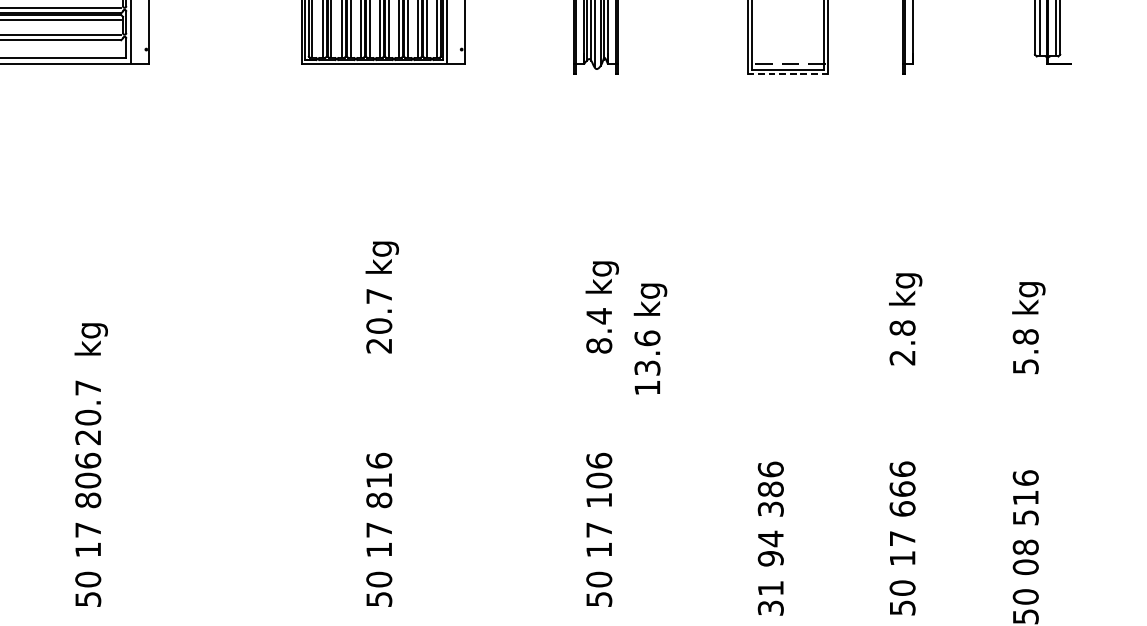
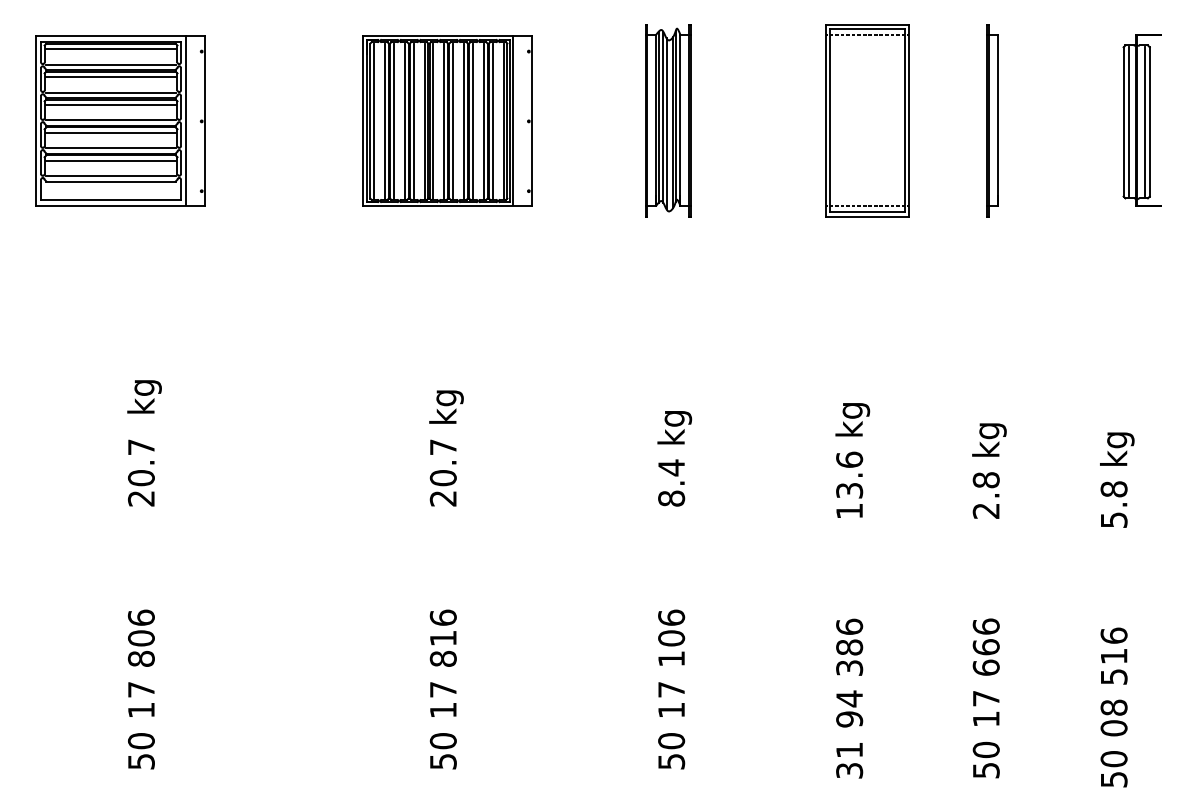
line: (788, 73) -> (867, 216), dashed -> solid
text: (650, 339) -> (852, 460), moved
text: (91, 384) -> (144, 443), moved

